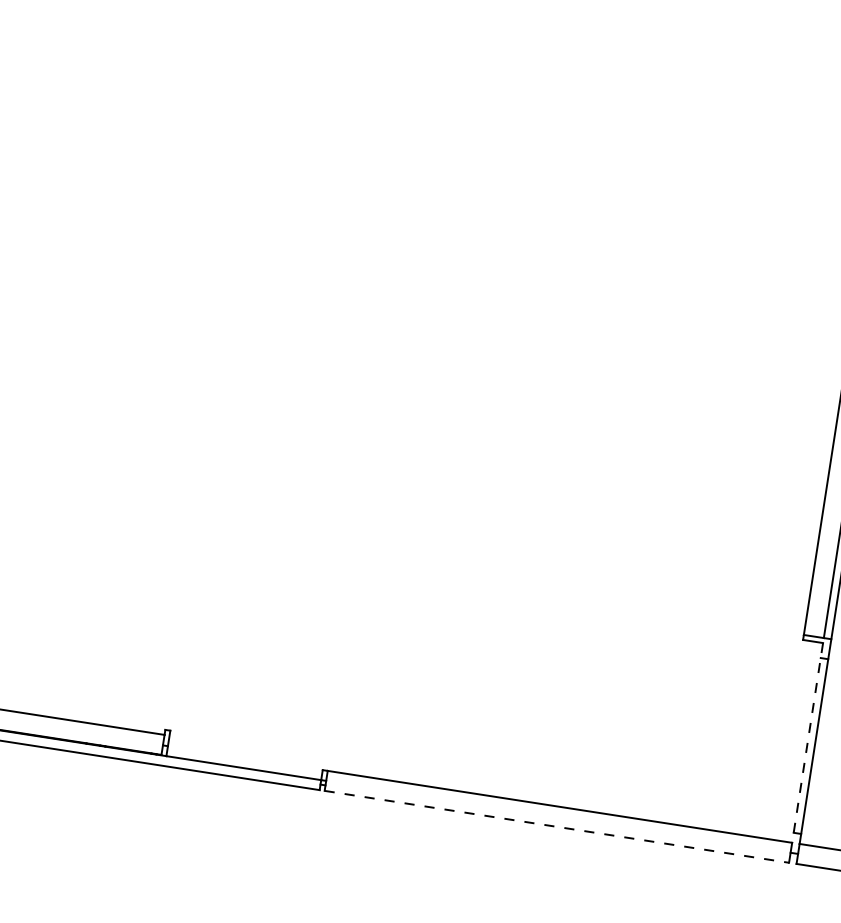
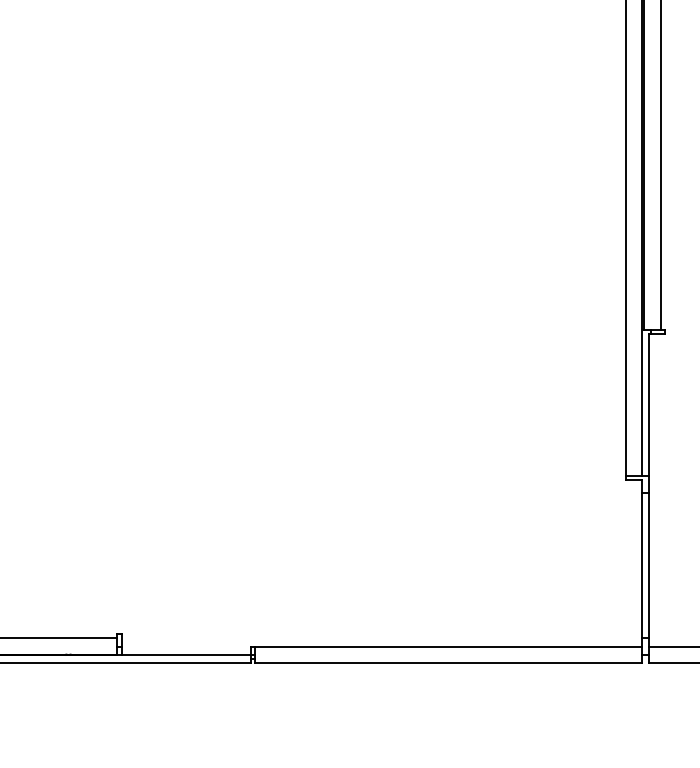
line: (807, 743) -> (642, 563), dashed -> solid
line: (556, 826) -> (448, 663), dashed -> solid

